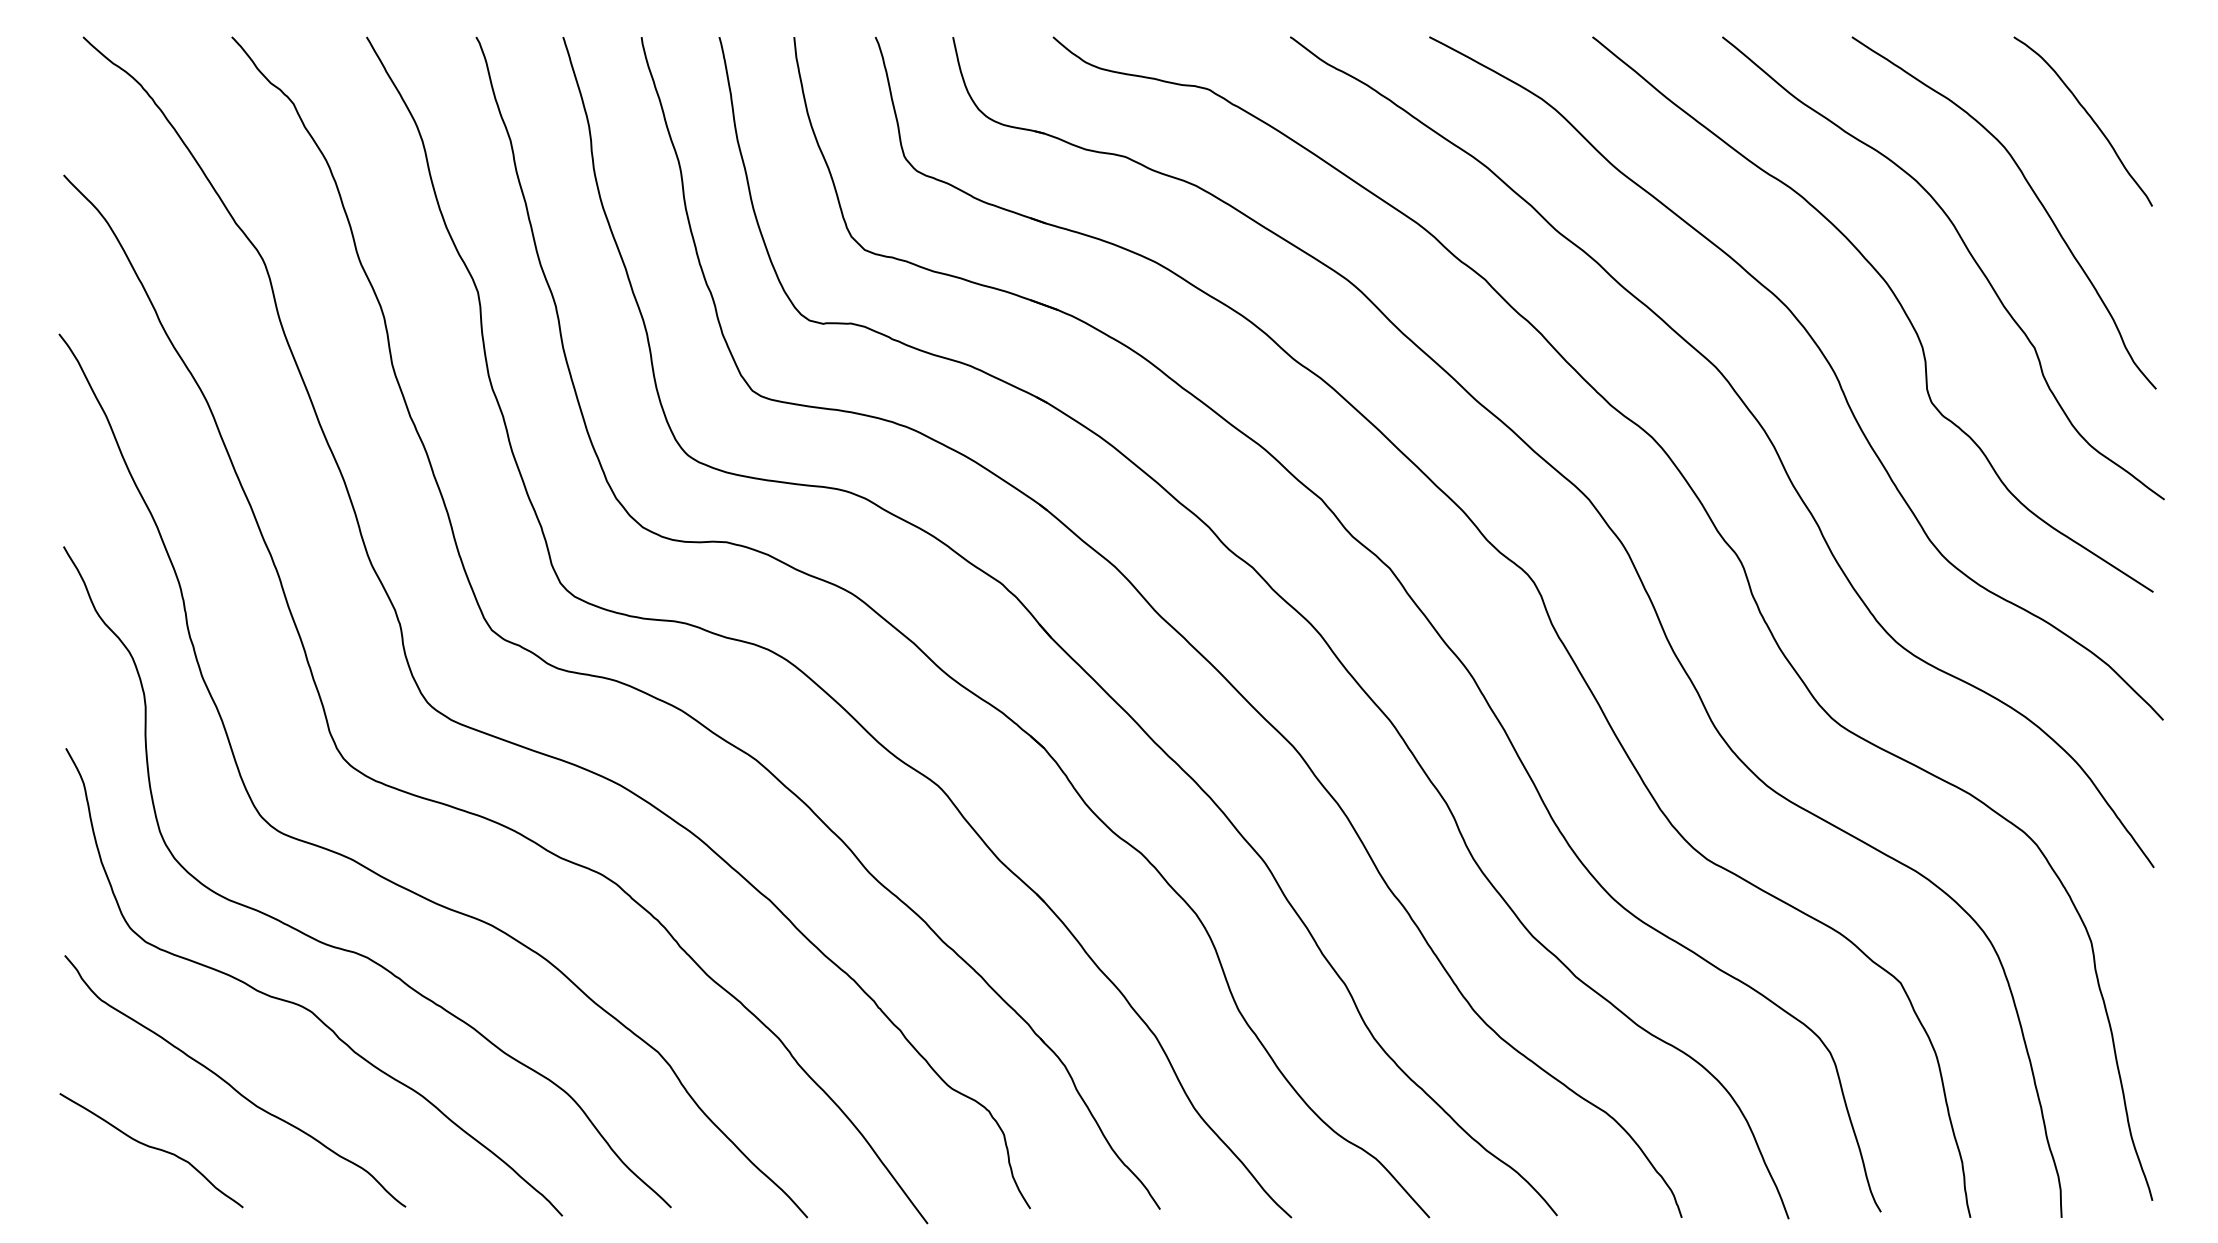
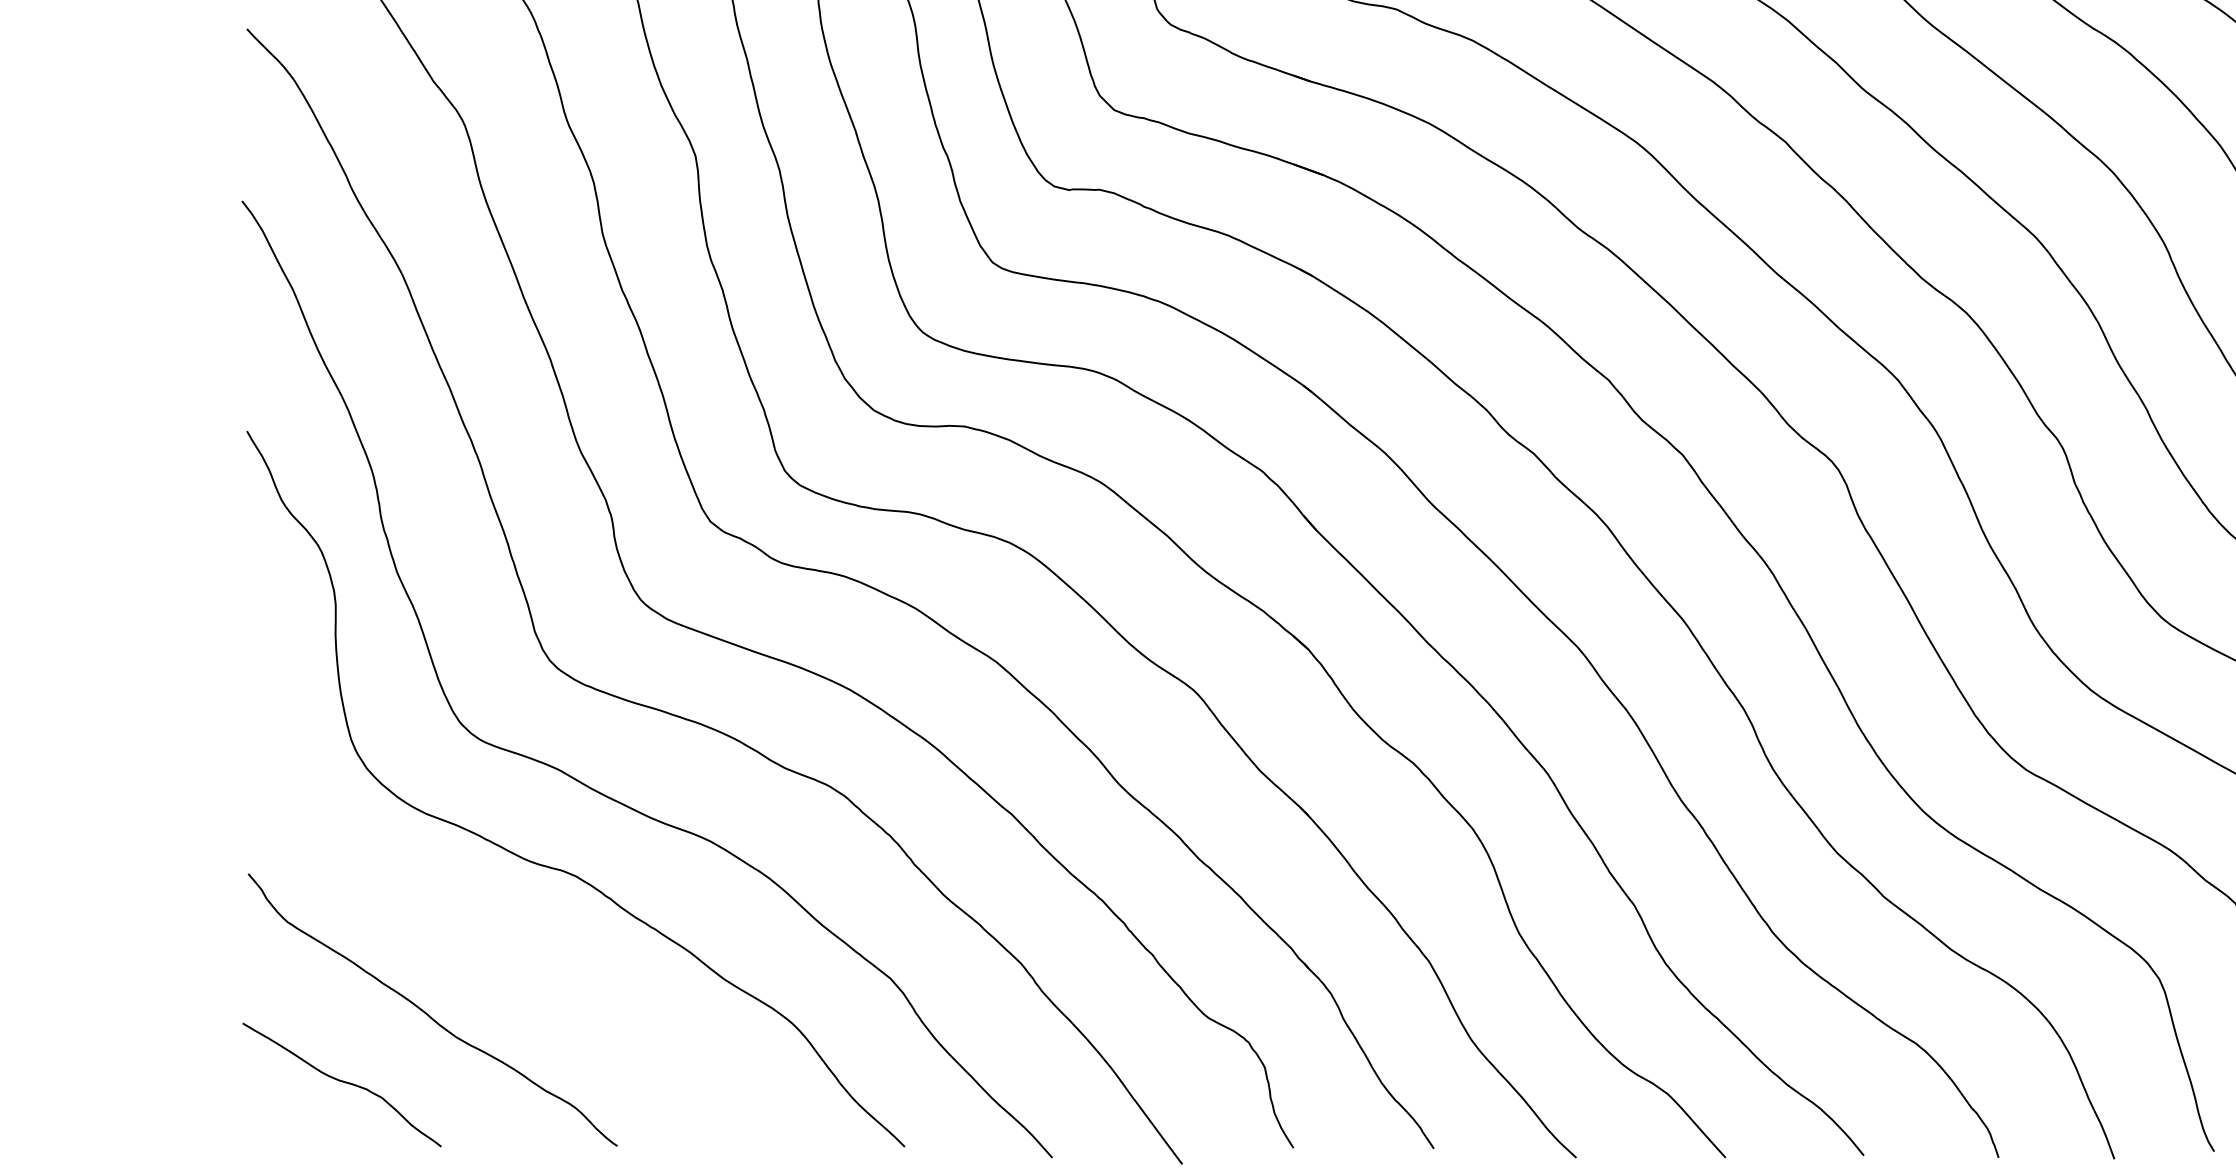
curve: (302, 1005) -> (505, 927), removed

